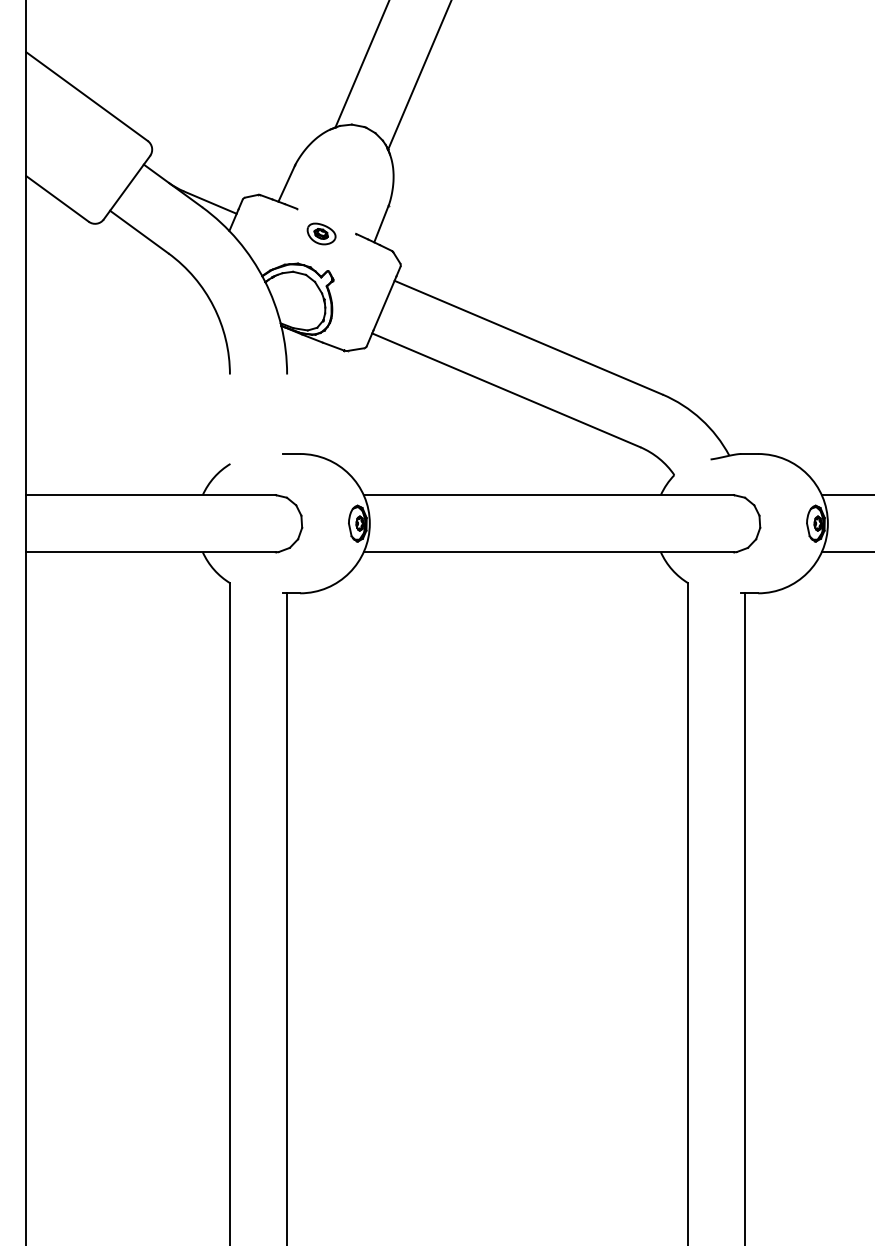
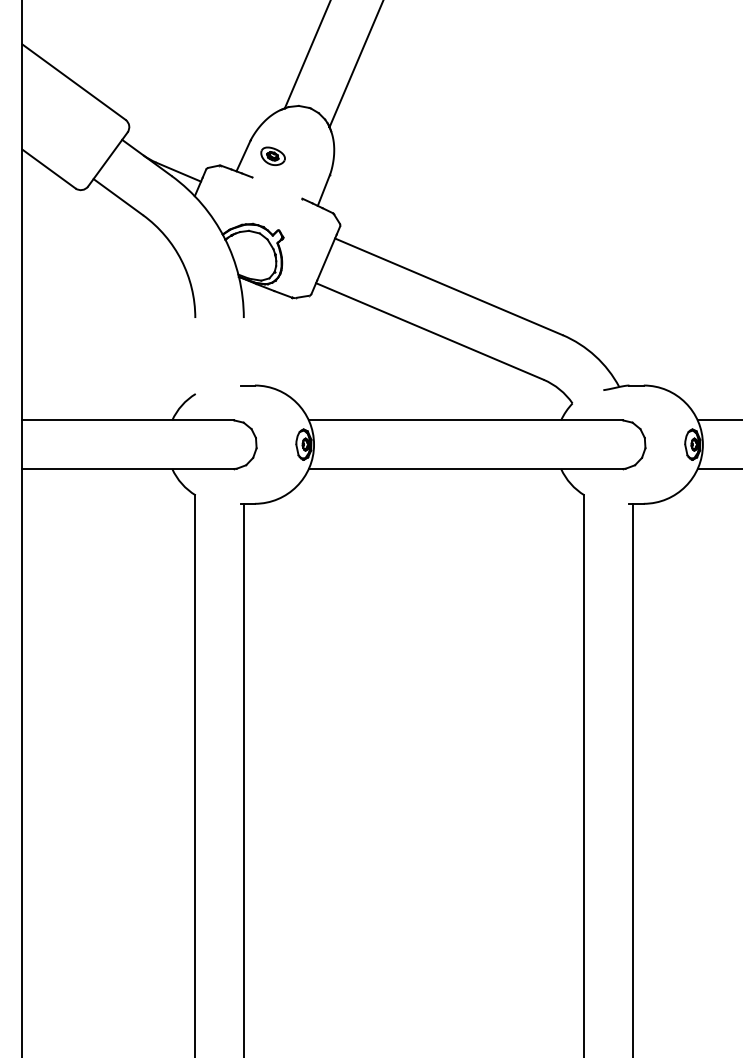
part: (321, 233) -> (273, 155), moved

